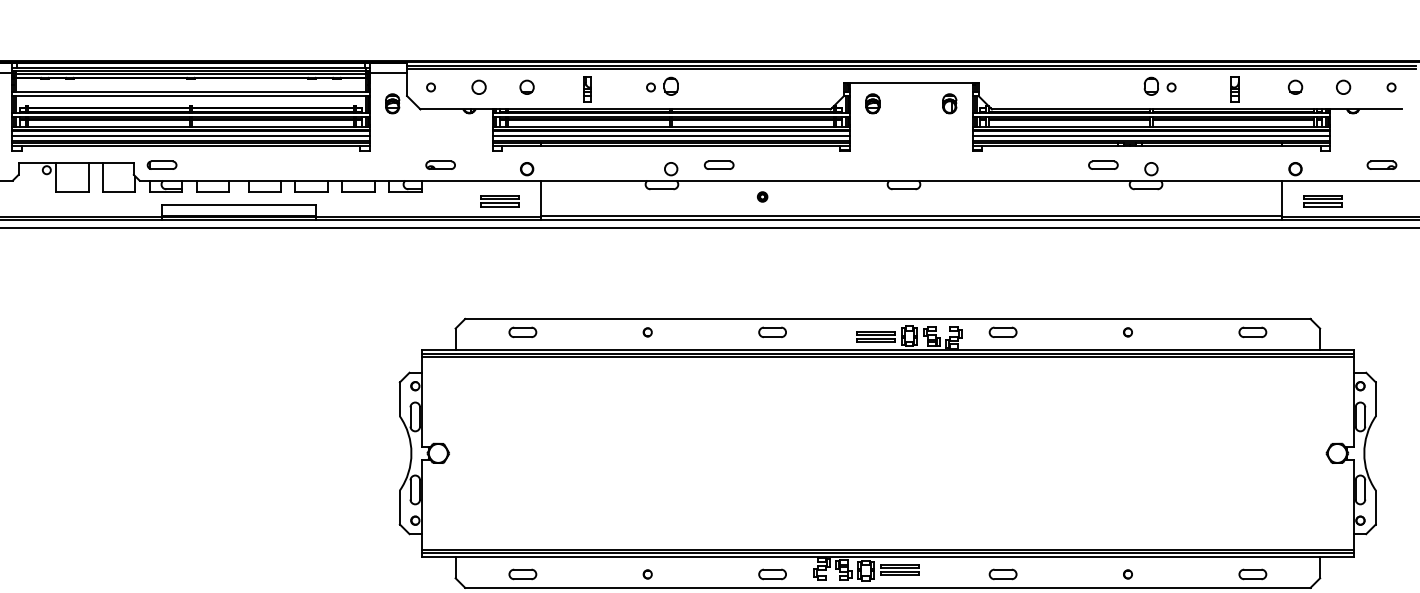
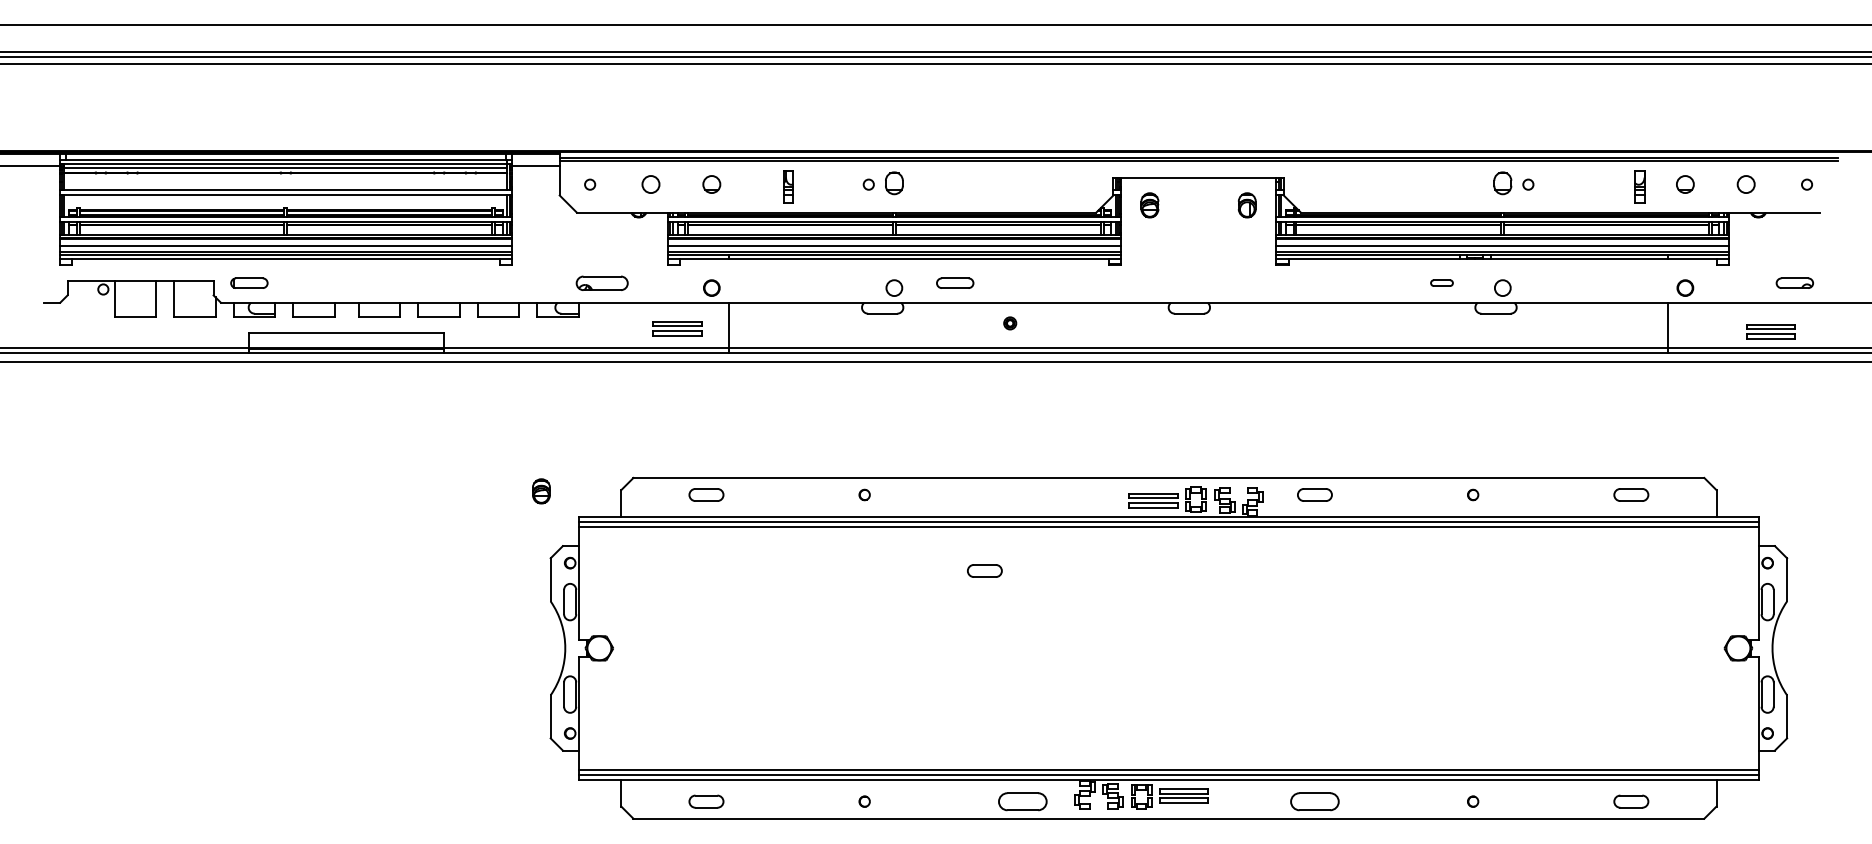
part: (1234, 88) -> (1639, 186), moved
part: (392, 103) -> (541, 491), moved
part: (440, 164) -> (602, 282), size x1.4
part: (1103, 164) -> (1441, 282), size x0.6
part: (1322, 200) -> (1770, 331), moved
part: (772, 332) -> (984, 570), moved
part: (772, 574) -> (1022, 801), size x1.4
part: (1002, 574) -> (1314, 801), size x1.4

